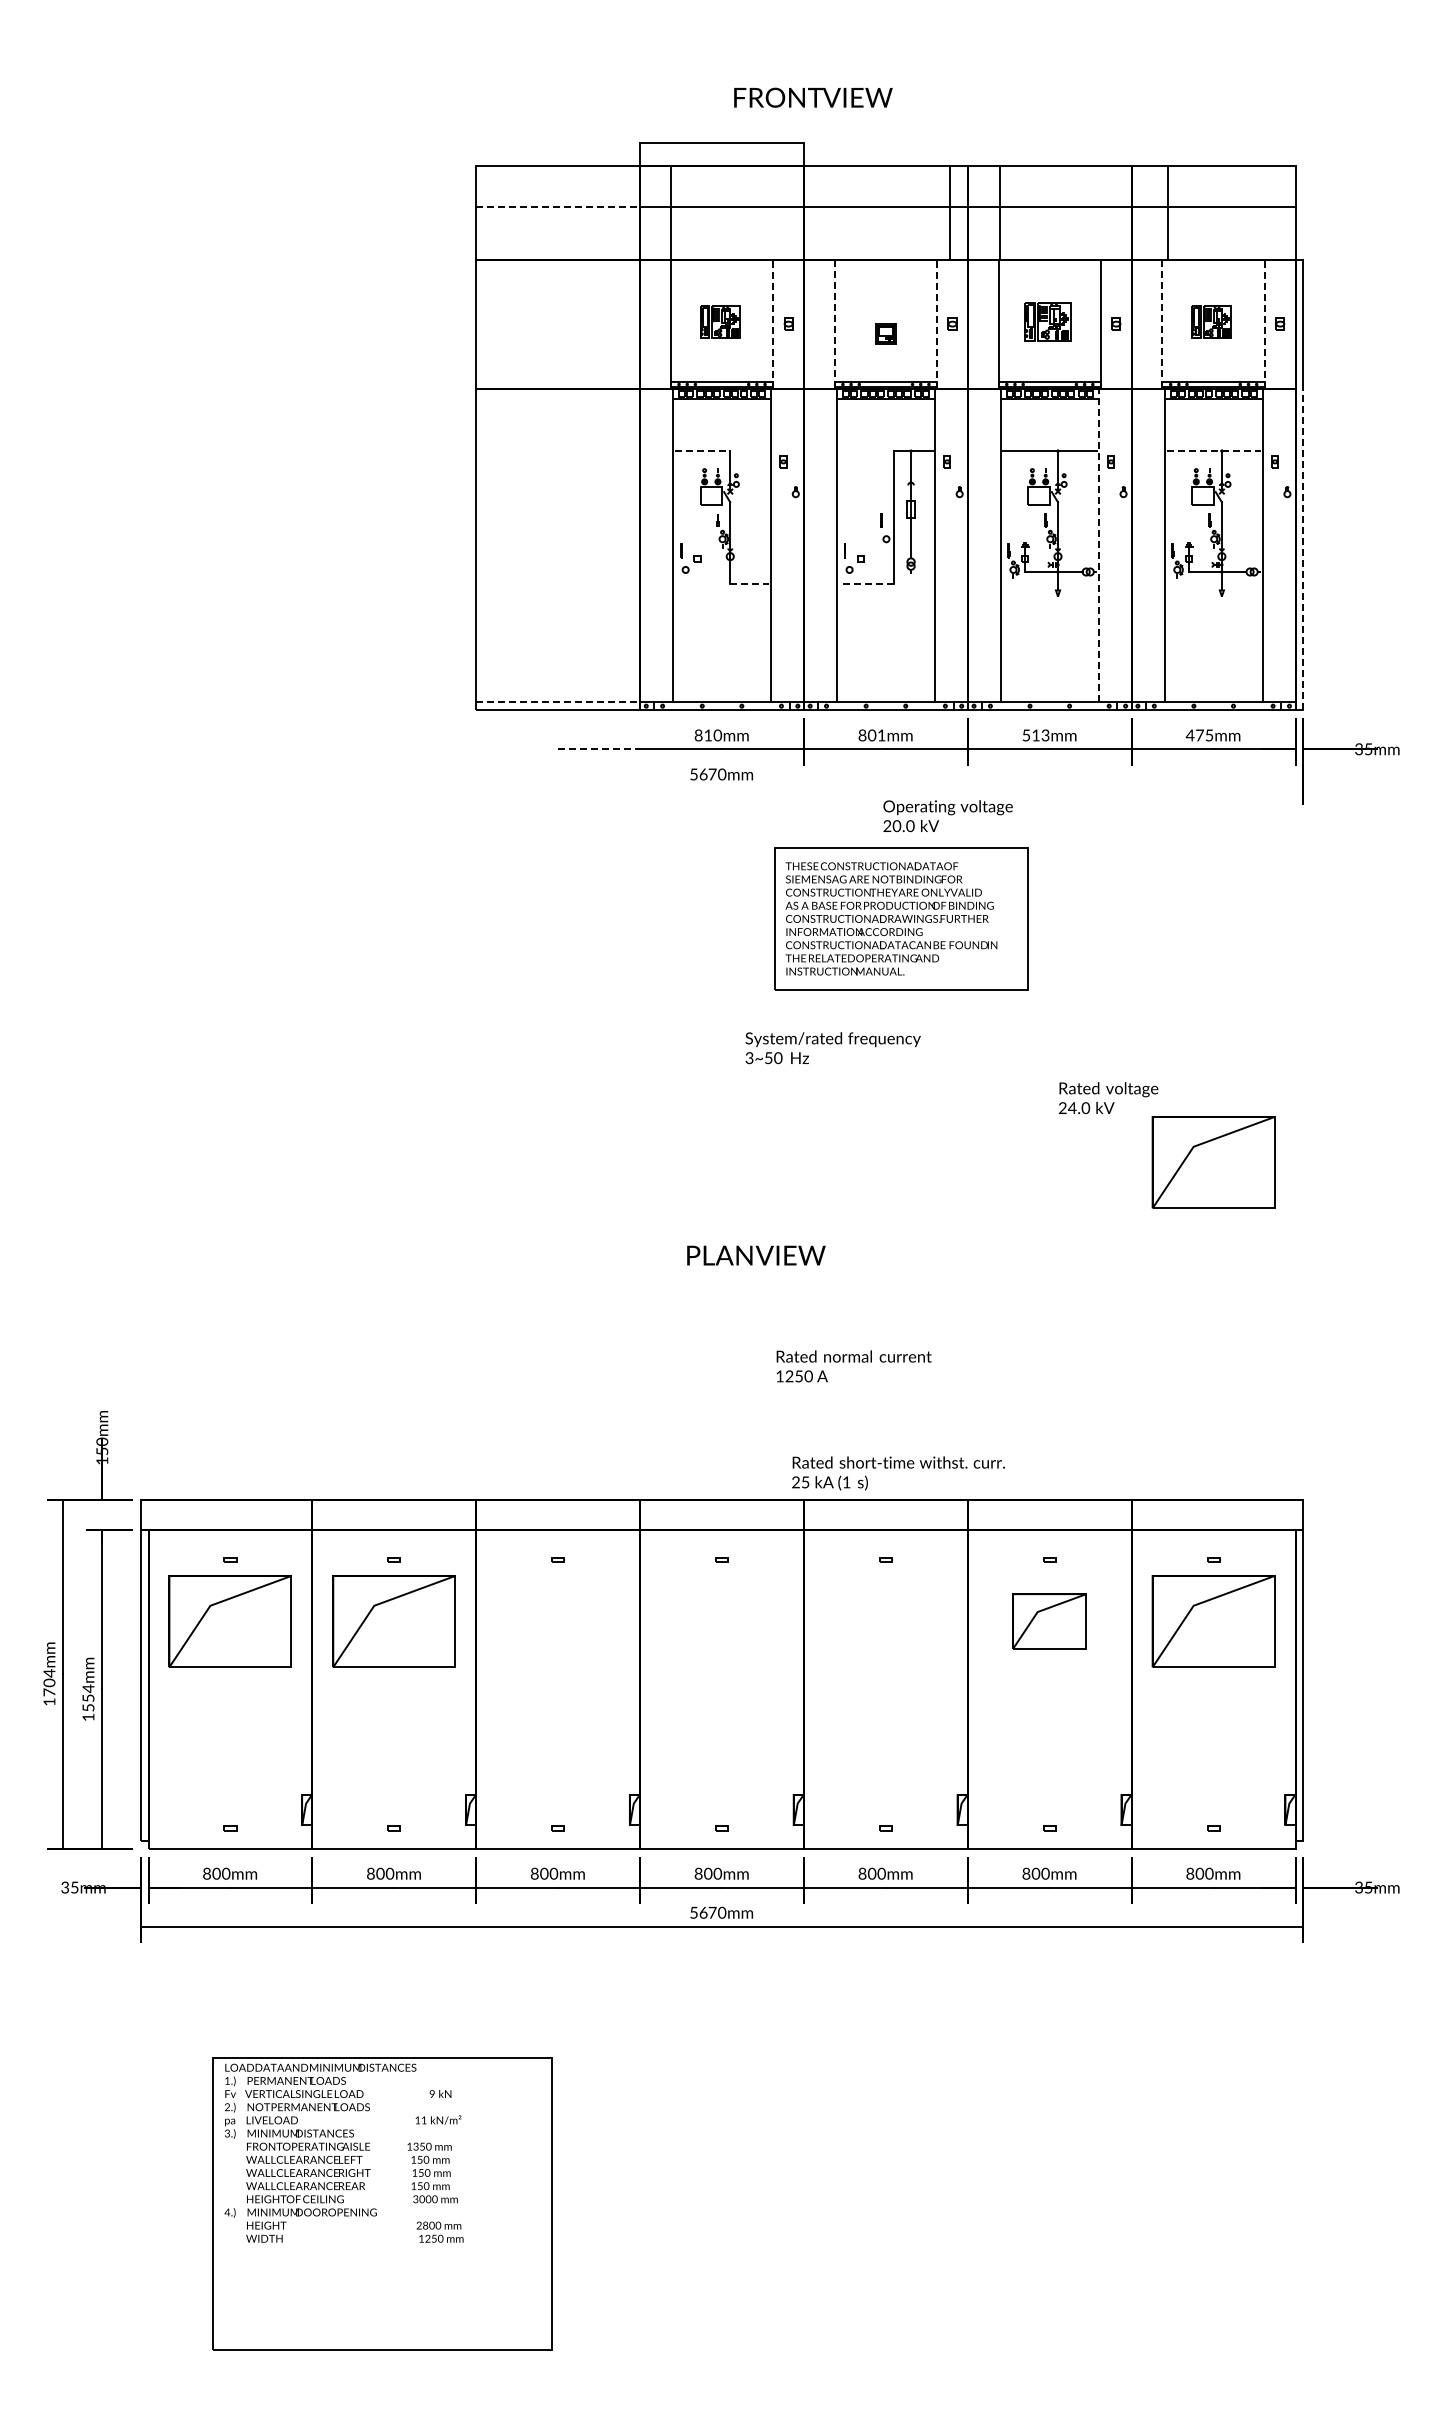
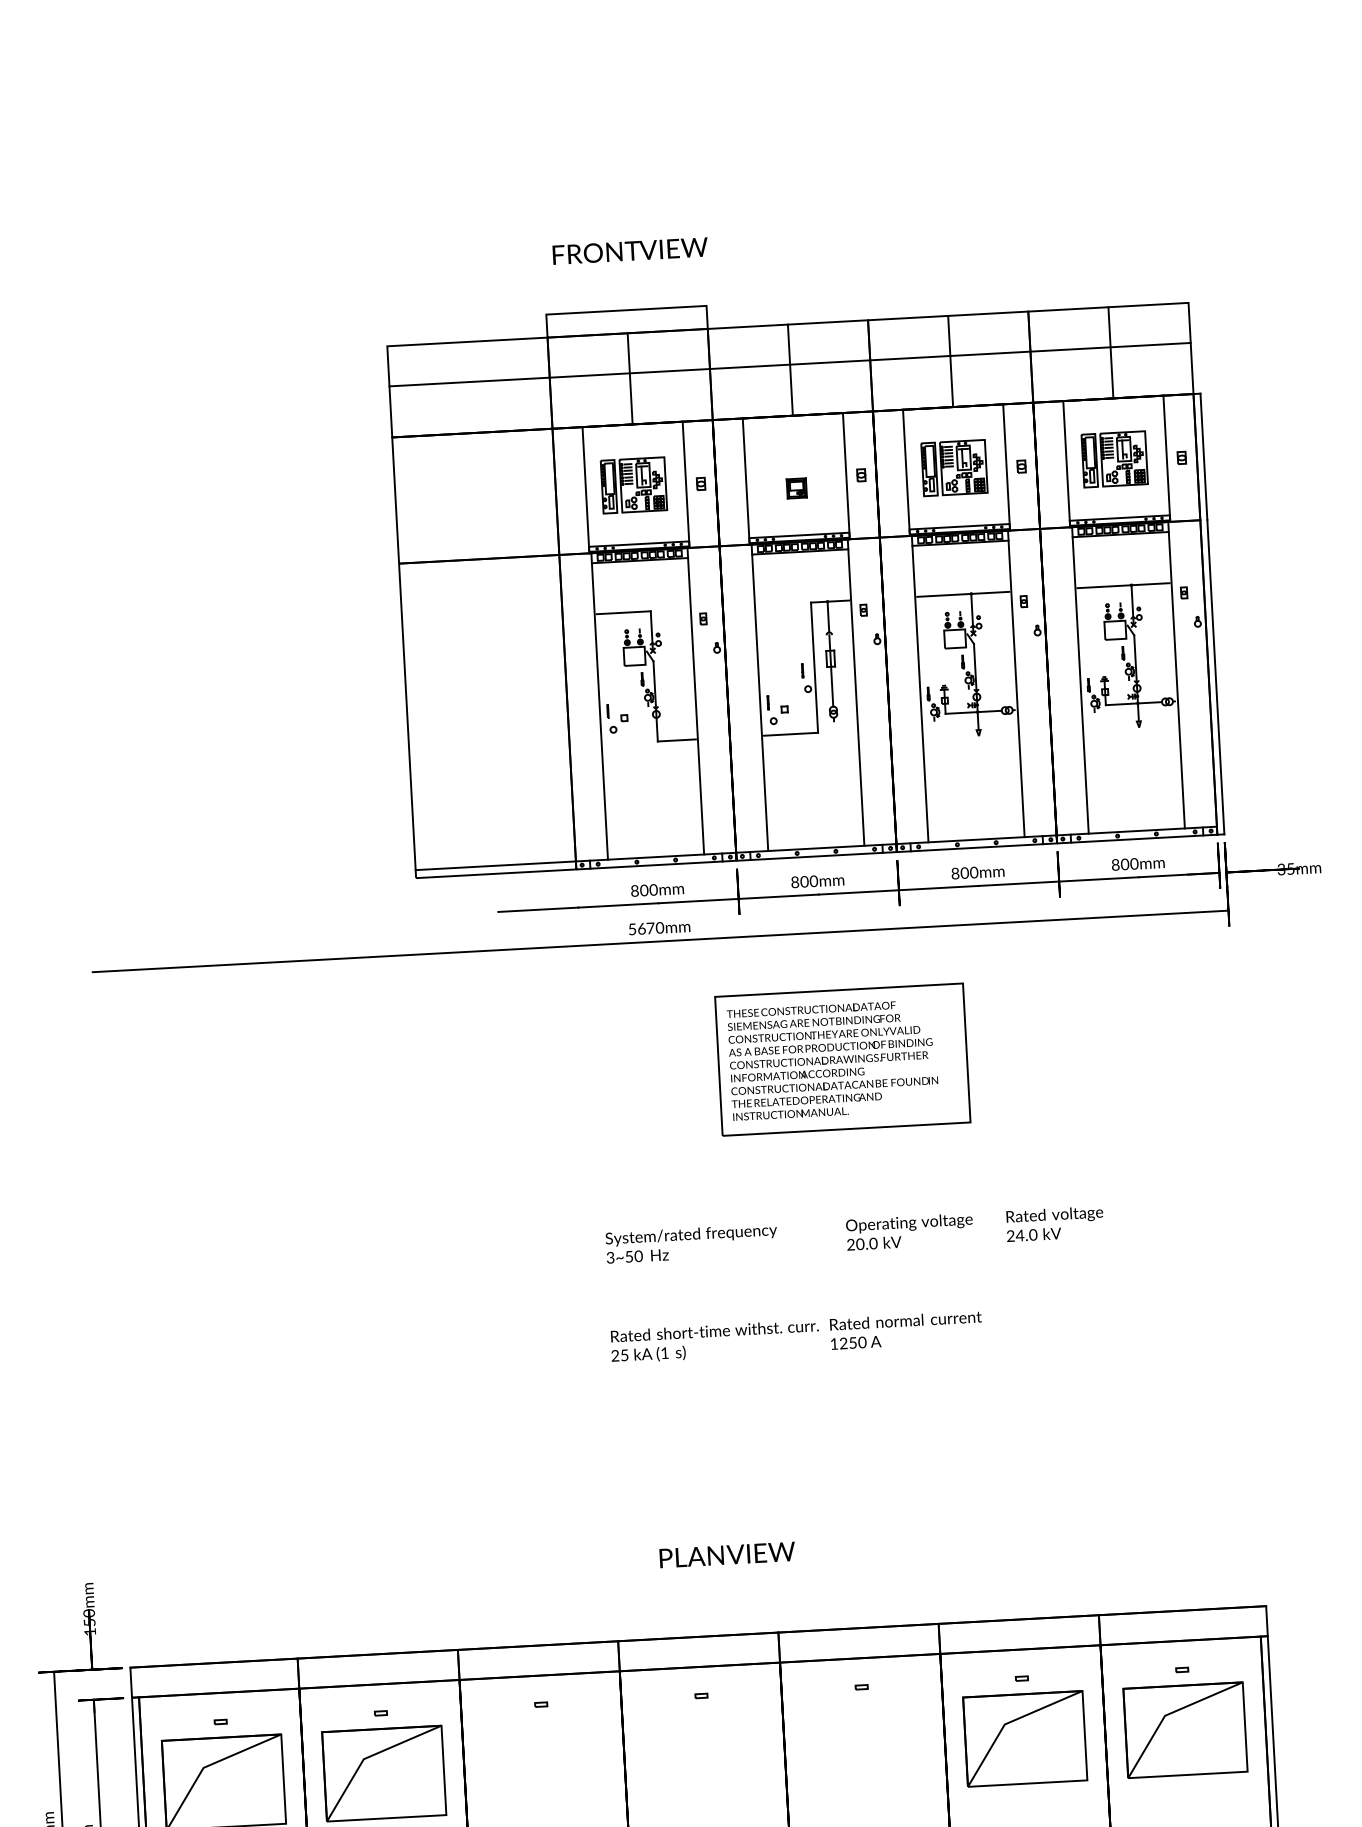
text: (813, 97) -> (630, 250), moved
line: (558, 207) -> (469, 382), dashed -> solid
line: (671, 212) -> (630, 378), moved
line: (949, 212) -> (789, 369), moved
line: (999, 212) -> (950, 361), moved
line: (1167, 212) -> (1110, 352), moved
part: (720, 321) -> (634, 485), size x1.67
part: (1047, 321) -> (954, 467), size x1.43
part: (1211, 321) -> (1114, 459), size x1.67
line: (773, 324) -> (686, 485), dashed -> solid
line: (834, 324) -> (746, 481), dashed -> solid
line: (937, 324) -> (846, 476), dashed -> solid
line: (1162, 324) -> (1066, 464), dashed -> solid
line: (1264, 324) -> (1166, 459), dashed -> solid
line: (702, 451) -> (623, 613), dashed -> solid
line: (1214, 451) -> (1124, 585), dashed -> solid
line: (1098, 545) -> (1015, 684), dashed -> solid
line: (1302, 549) -> (1215, 677), dashed -> solid
line: (750, 584) -> (677, 740), dashed -> solid
line: (866, 584) -> (791, 734), dashed -> solid
line: (558, 702) -> (496, 866), dashed -> solid
text: (708, 735) -> (644, 890), 810mm -> 800mm
text: (881, 735) -> (813, 881), 801mm -> 800mm
text: (1035, 735) -> (964, 873), 513mm -> 800mm
text: (1199, 735) -> (1124, 864), 475mm -> 800mm
line: (599, 749) -> (538, 909), dashed -> solid
line: (721, 788) -> (660, 941), added
text: (947, 816) -> (909, 1232), moved
text: (832, 1048) -> (691, 1243), moved
part: (1213, 1162) -> (1160, 1281), removed
text: (756, 1255) -> (727, 1554), moved
text: (853, 1366) -> (905, 1330), moved
text: (898, 1473) -> (715, 1341), moved
part: (1049, 1621) -> (1024, 1738), size x1.67

